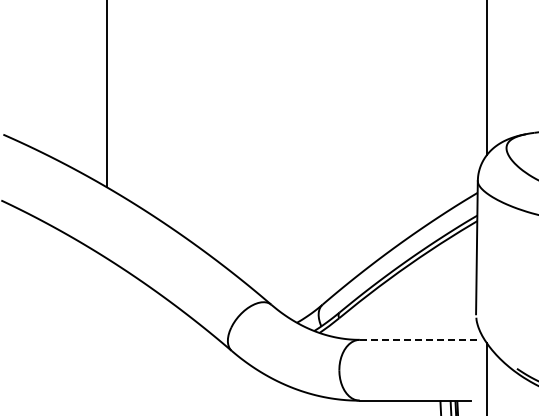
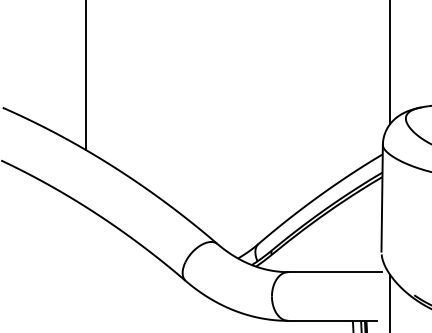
line: (418, 339) -> (335, 271), dashed -> solid

